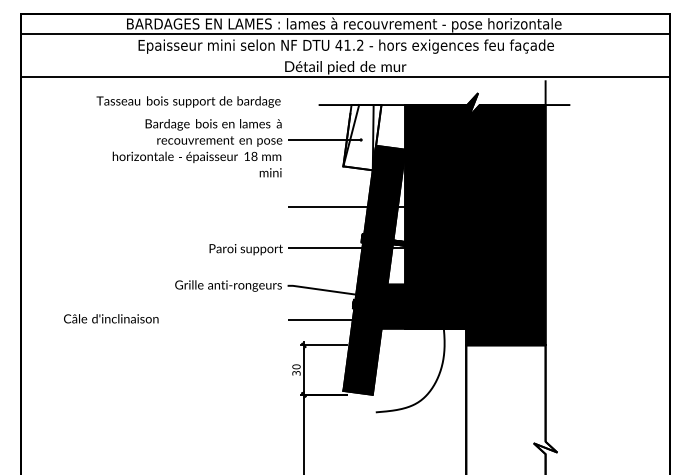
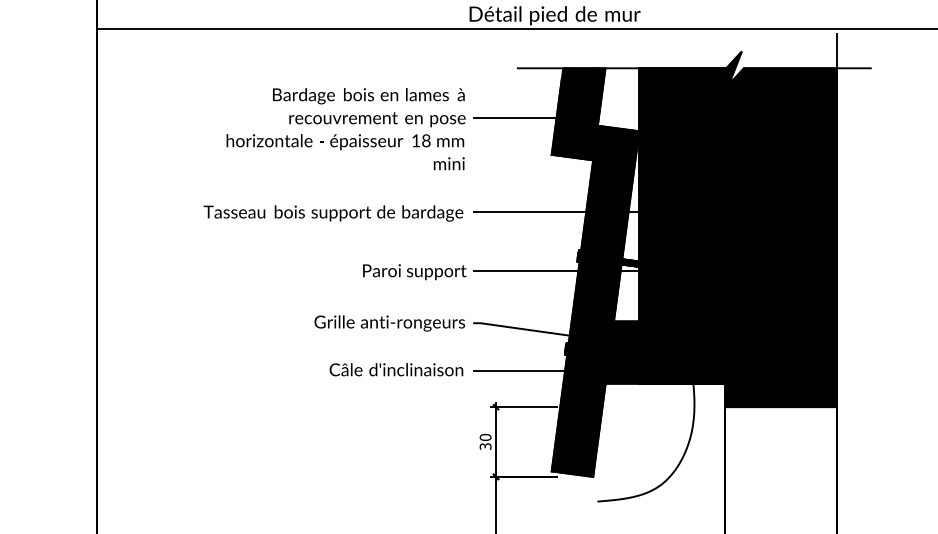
text: (188, 101) -> (333, 212), moved
fill: (362, 137) -> (578, 114), added
text: (111, 318) -> (396, 369), moved

